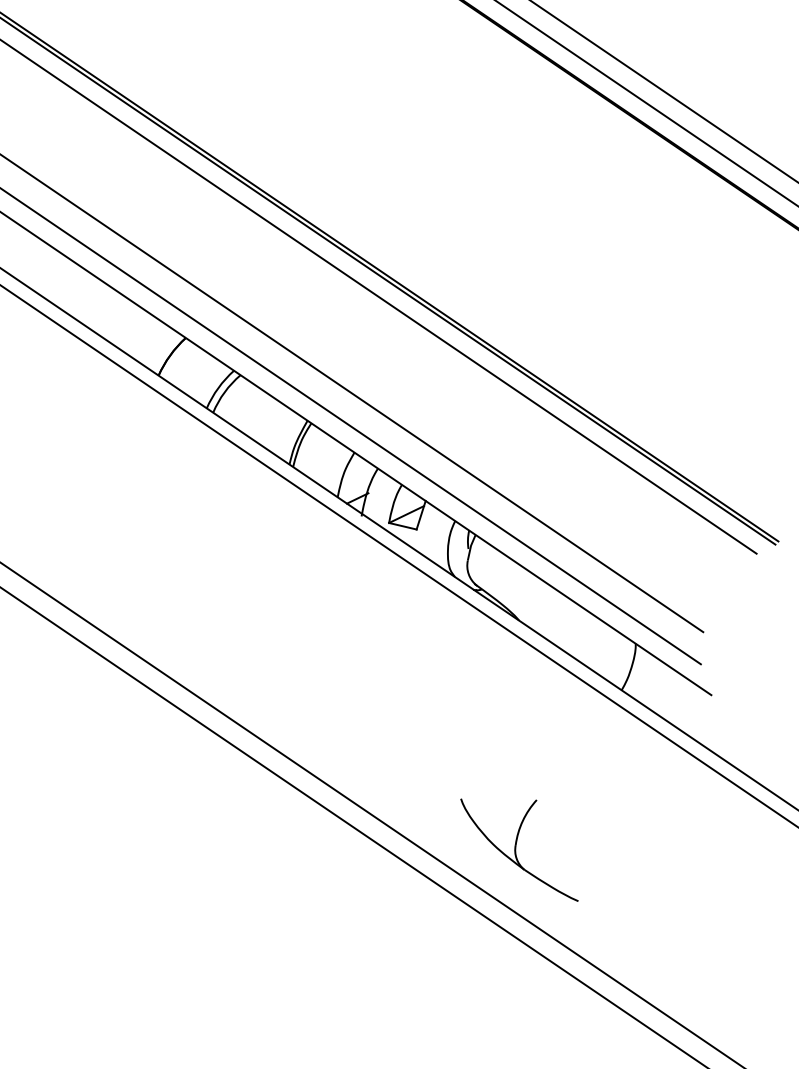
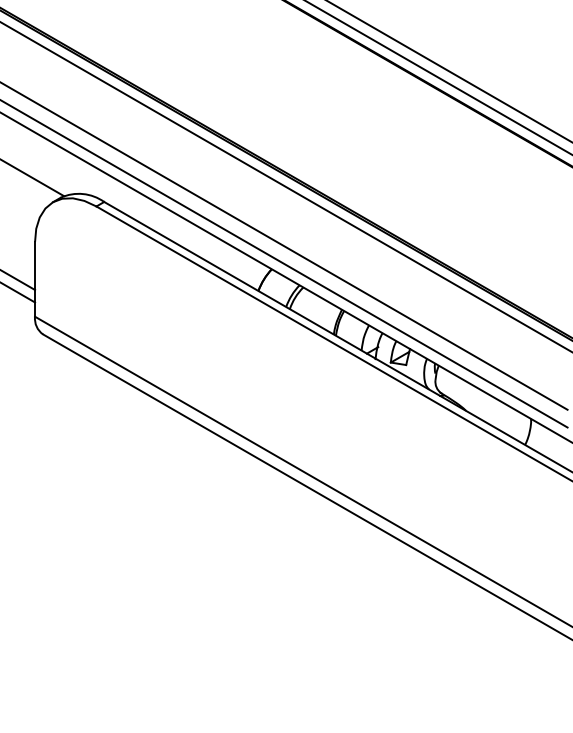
part: (517, 847) -> (474, 535), removed

